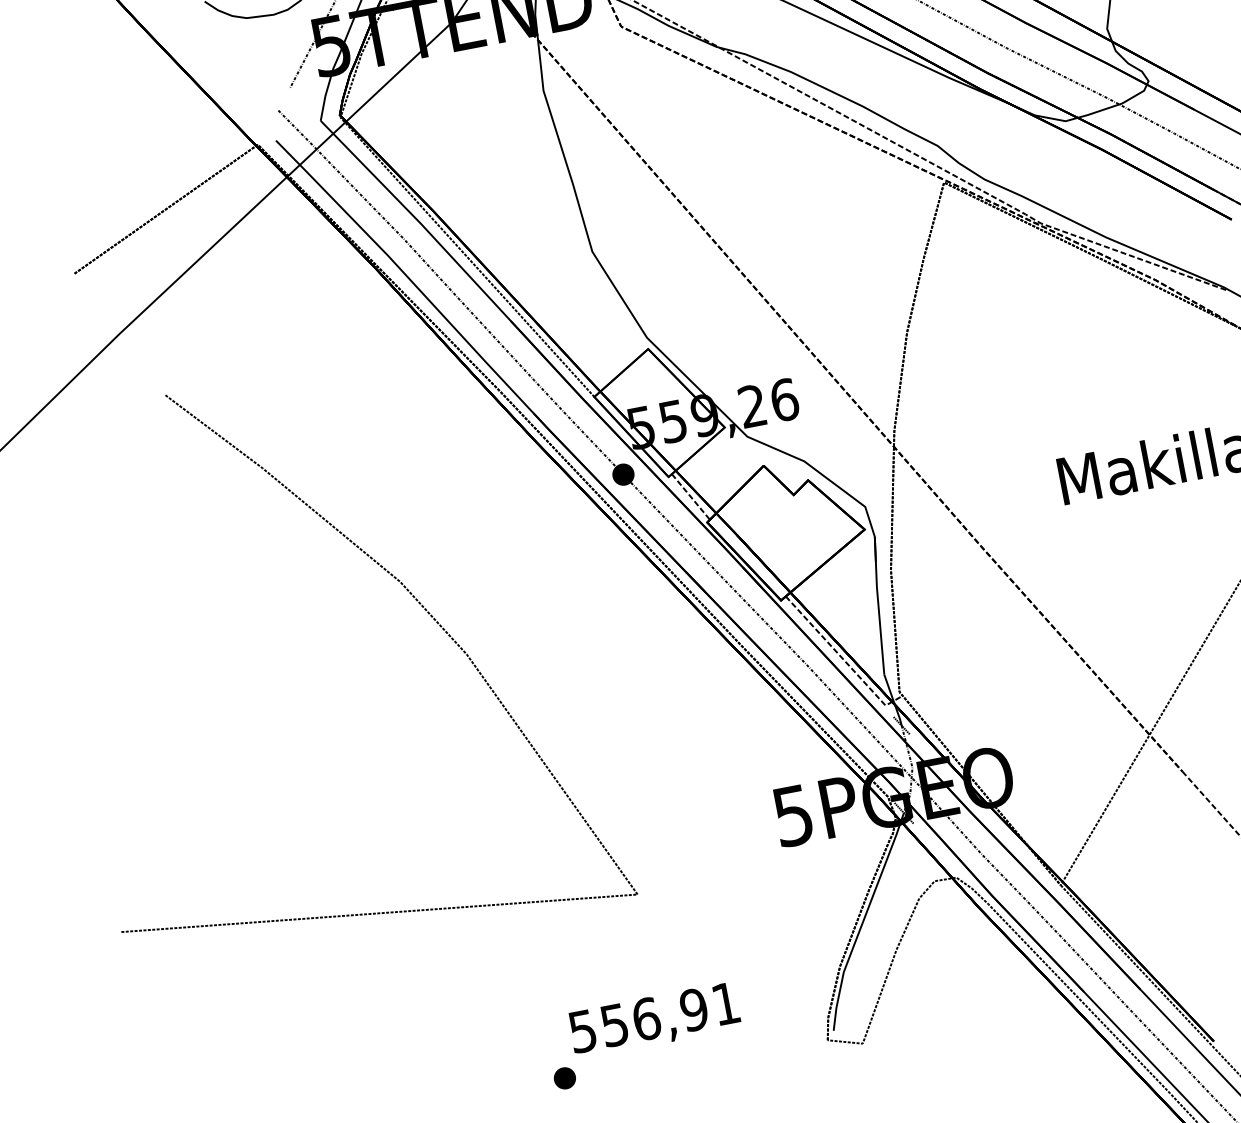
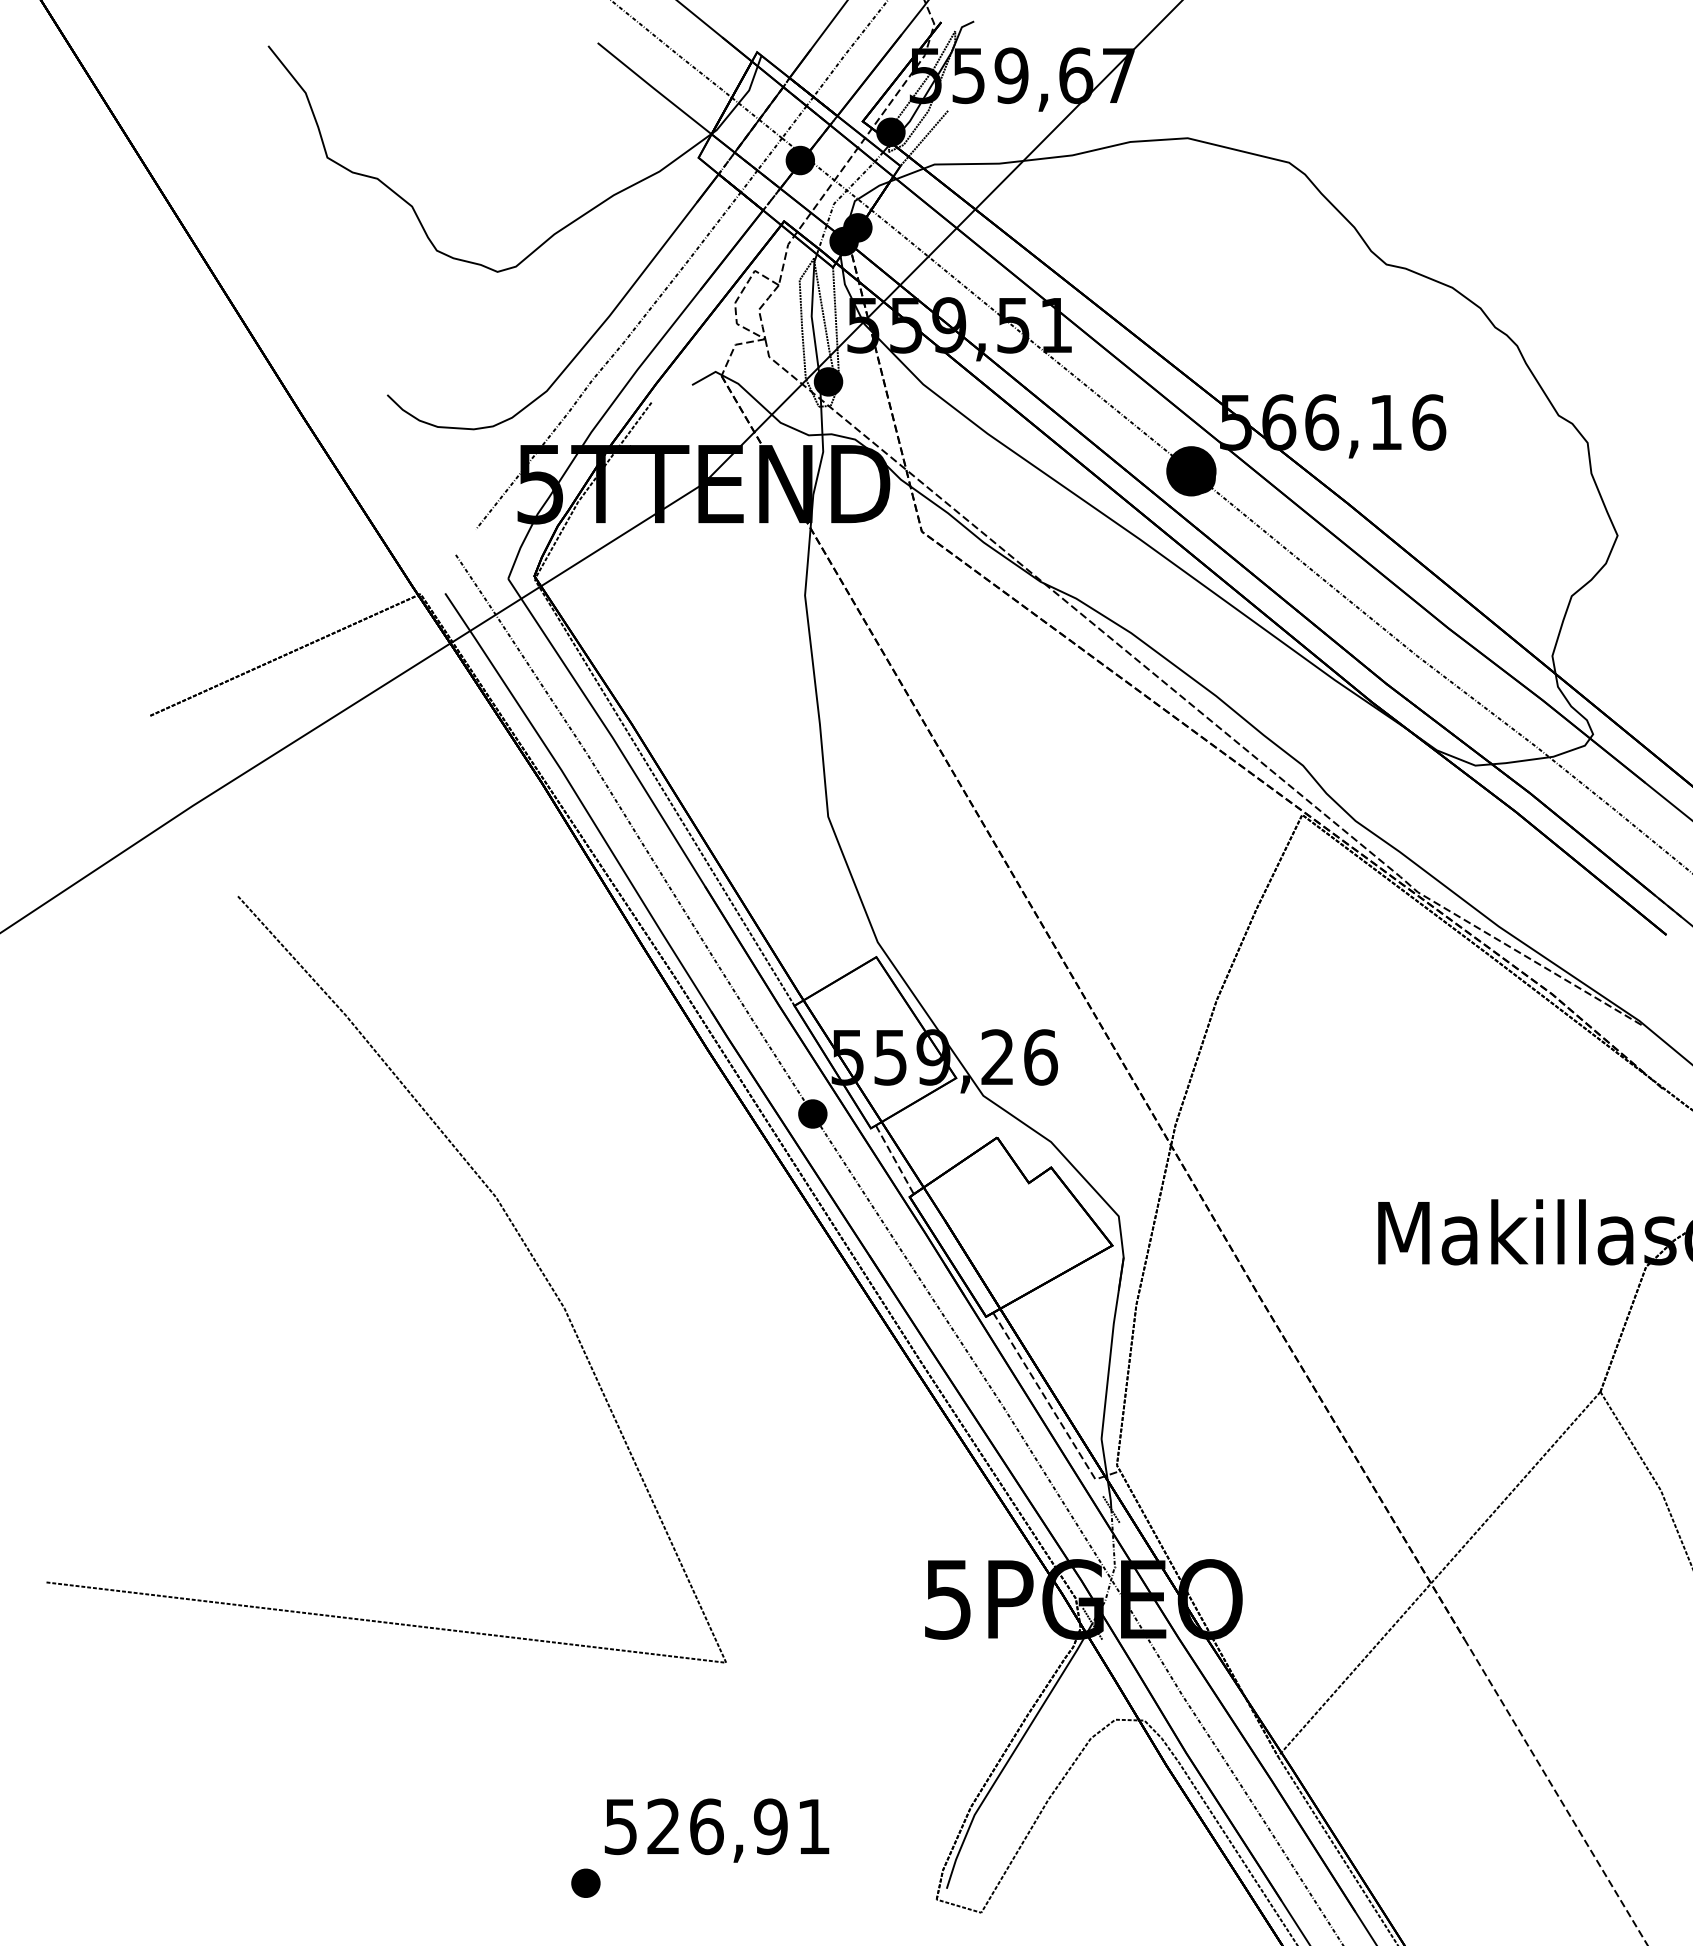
text: (614, 1025) -> (663, 1826), 556,91 -> 526,91

